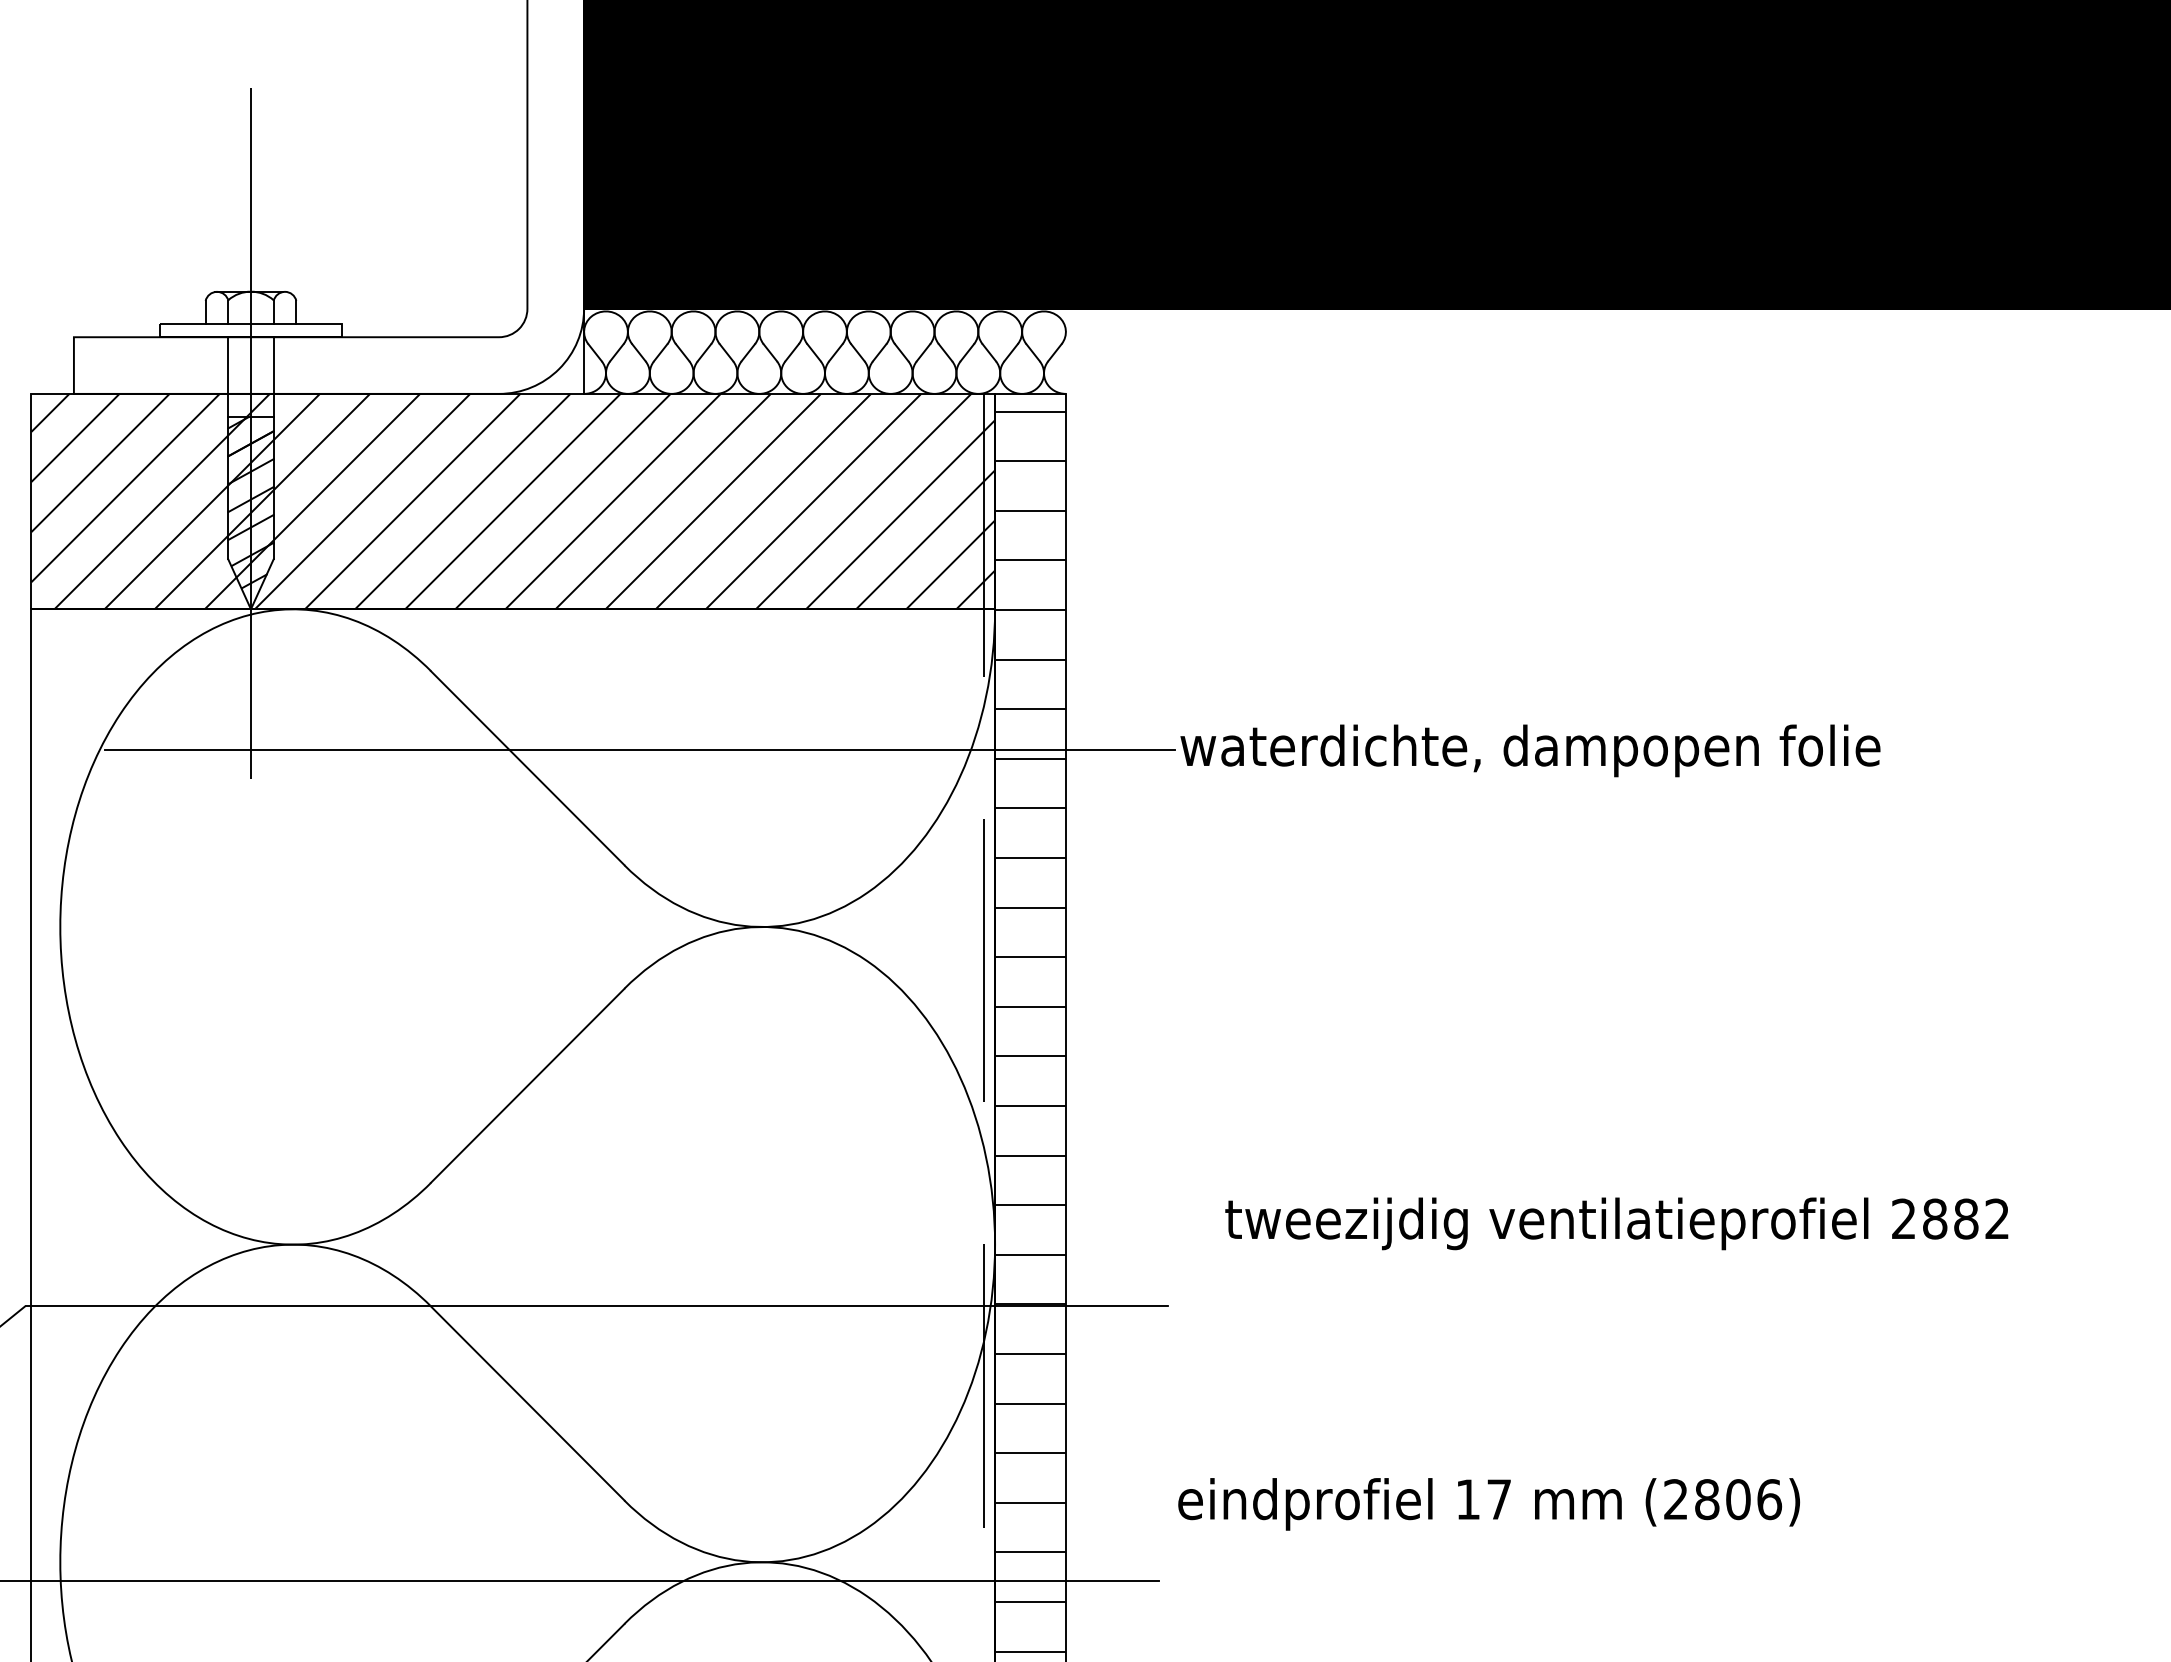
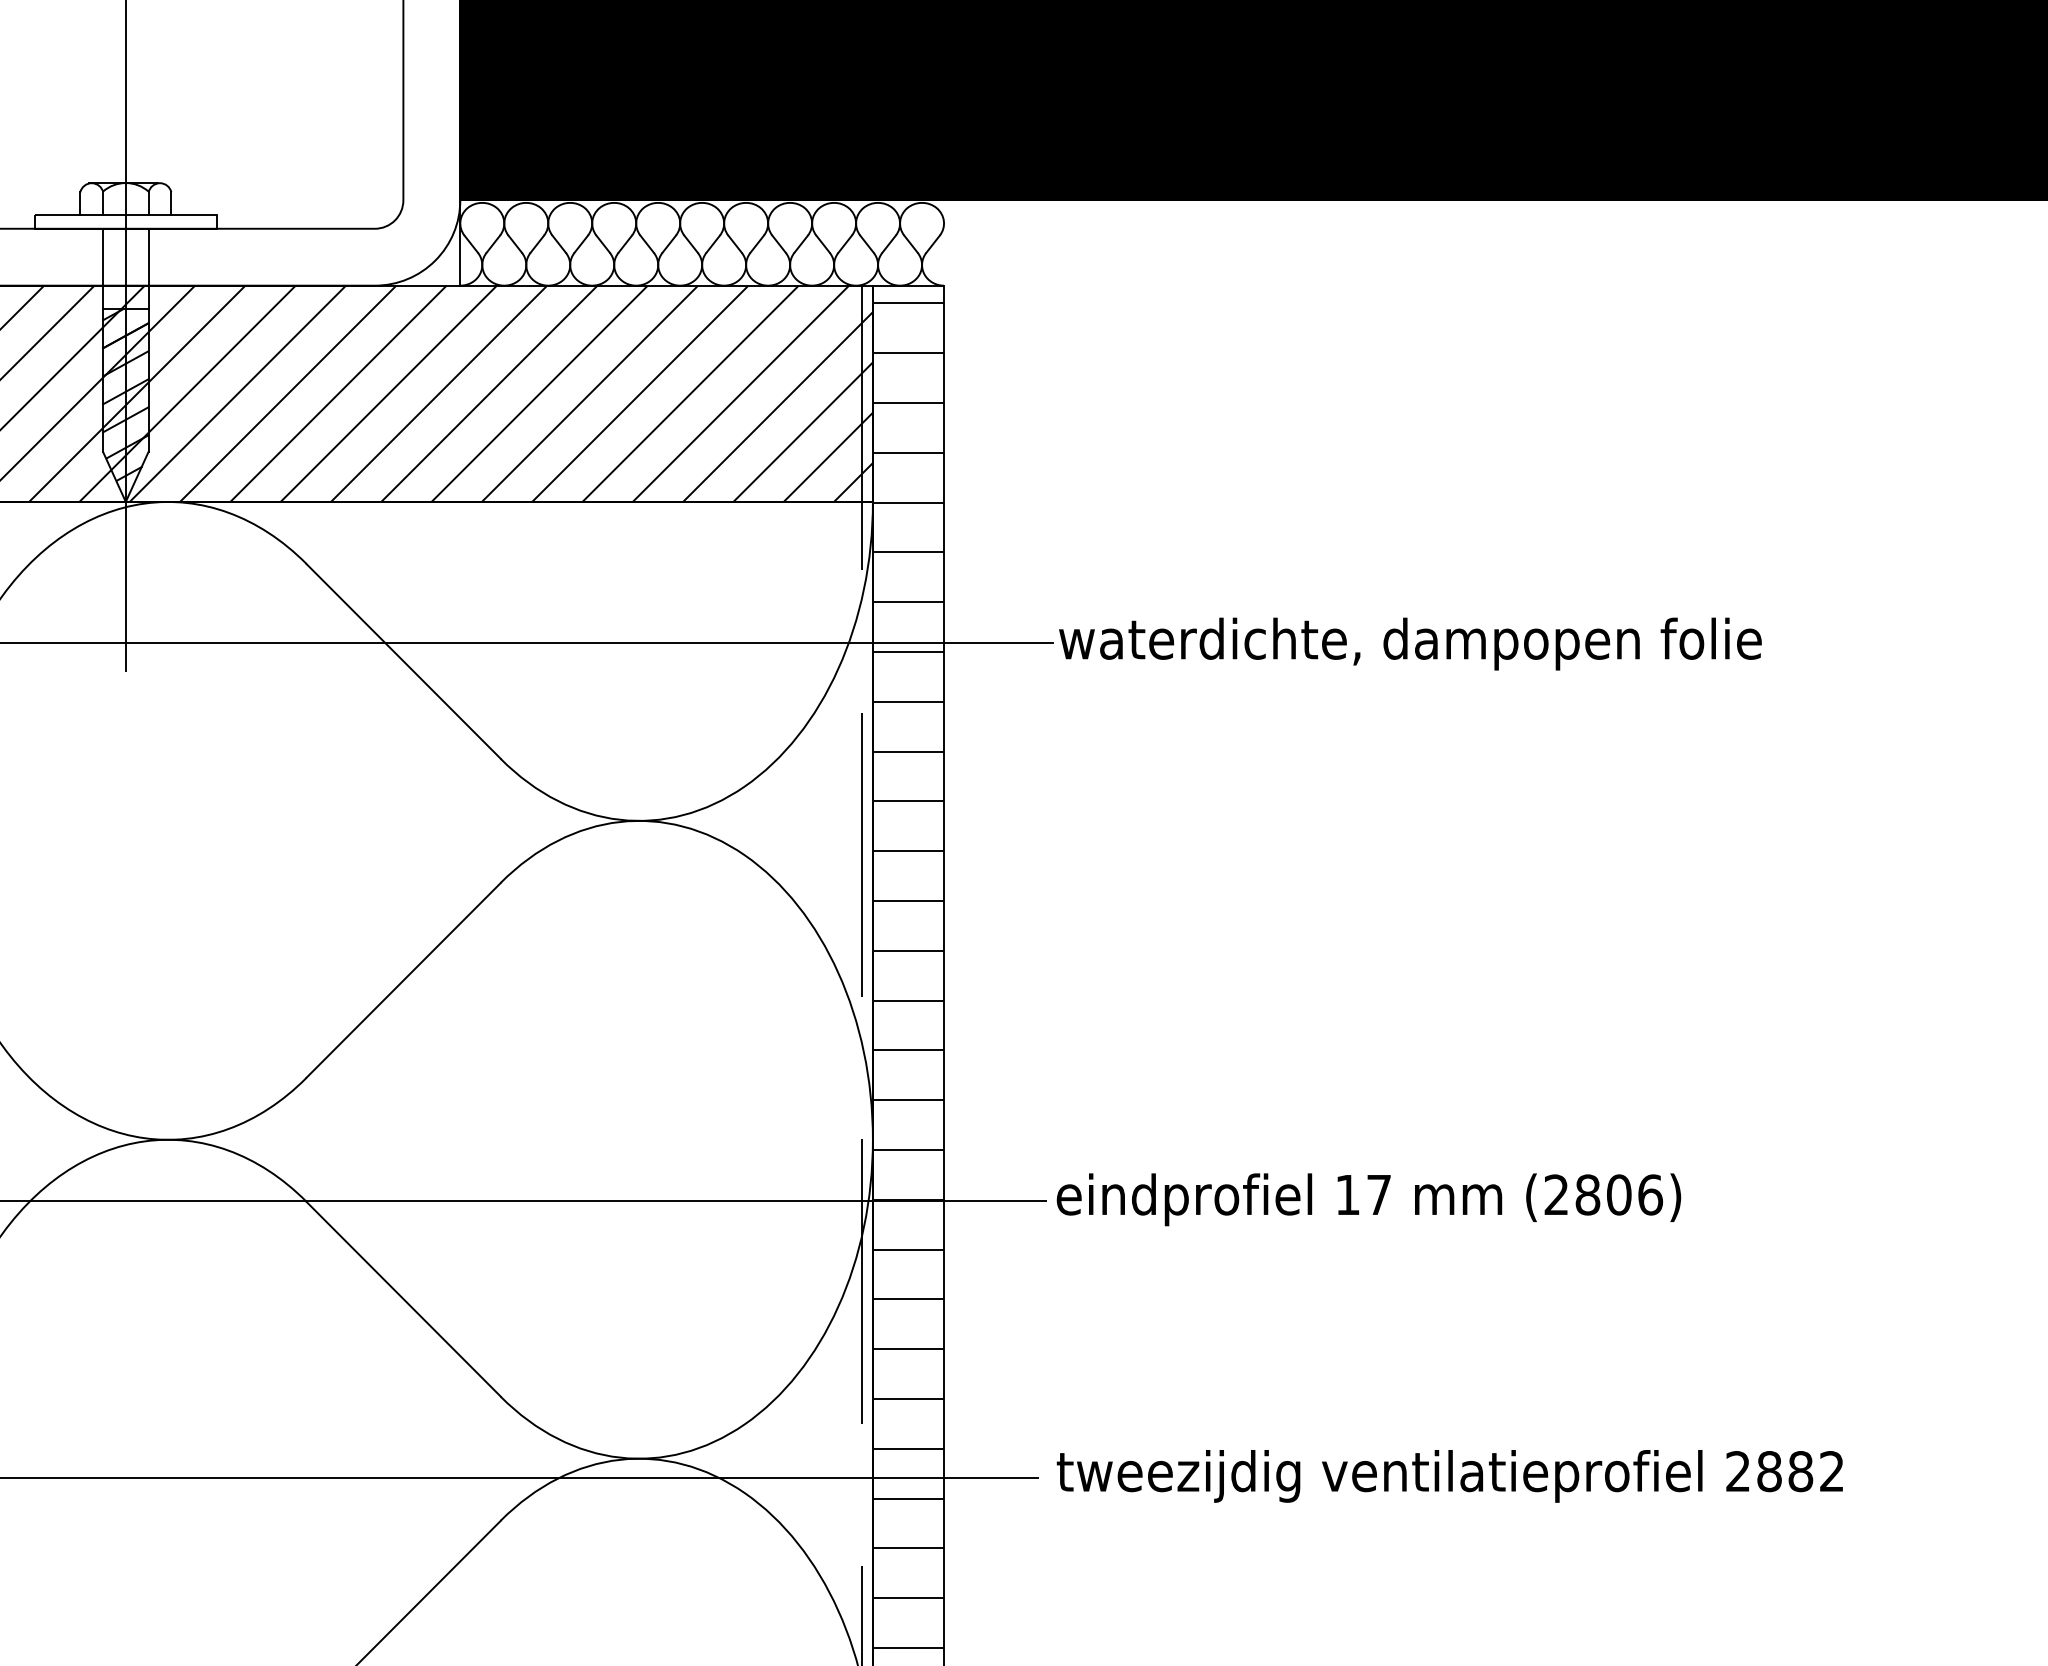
text: (1616, 1223) -> (1449, 1476), moved
text: (1488, 1504) -> (1368, 1199), moved

